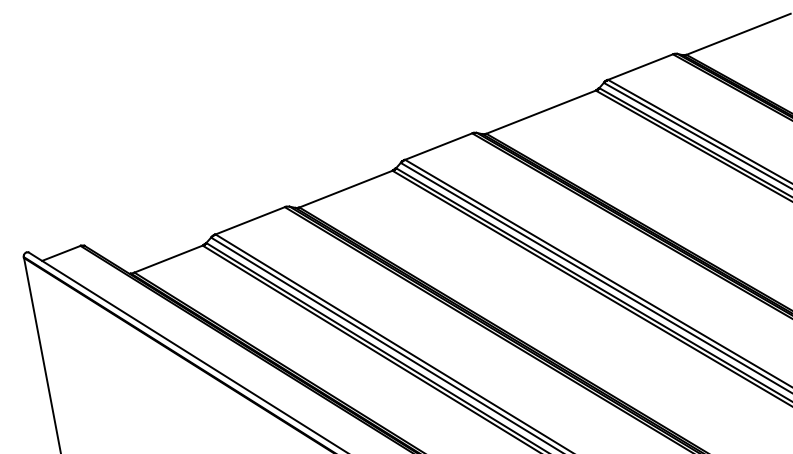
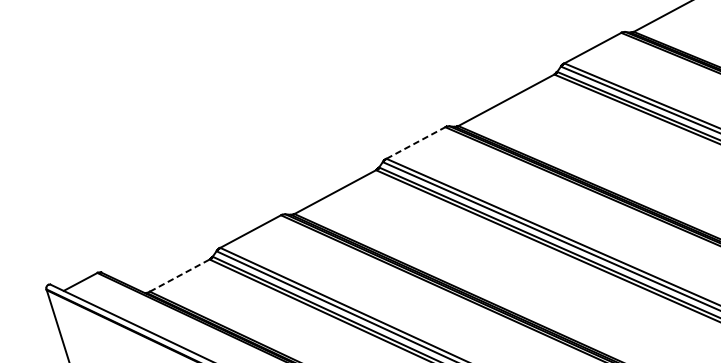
line: (439, 146) -> (416, 142), solid -> dashed
line: (168, 259) -> (179, 275), solid -> dashed

